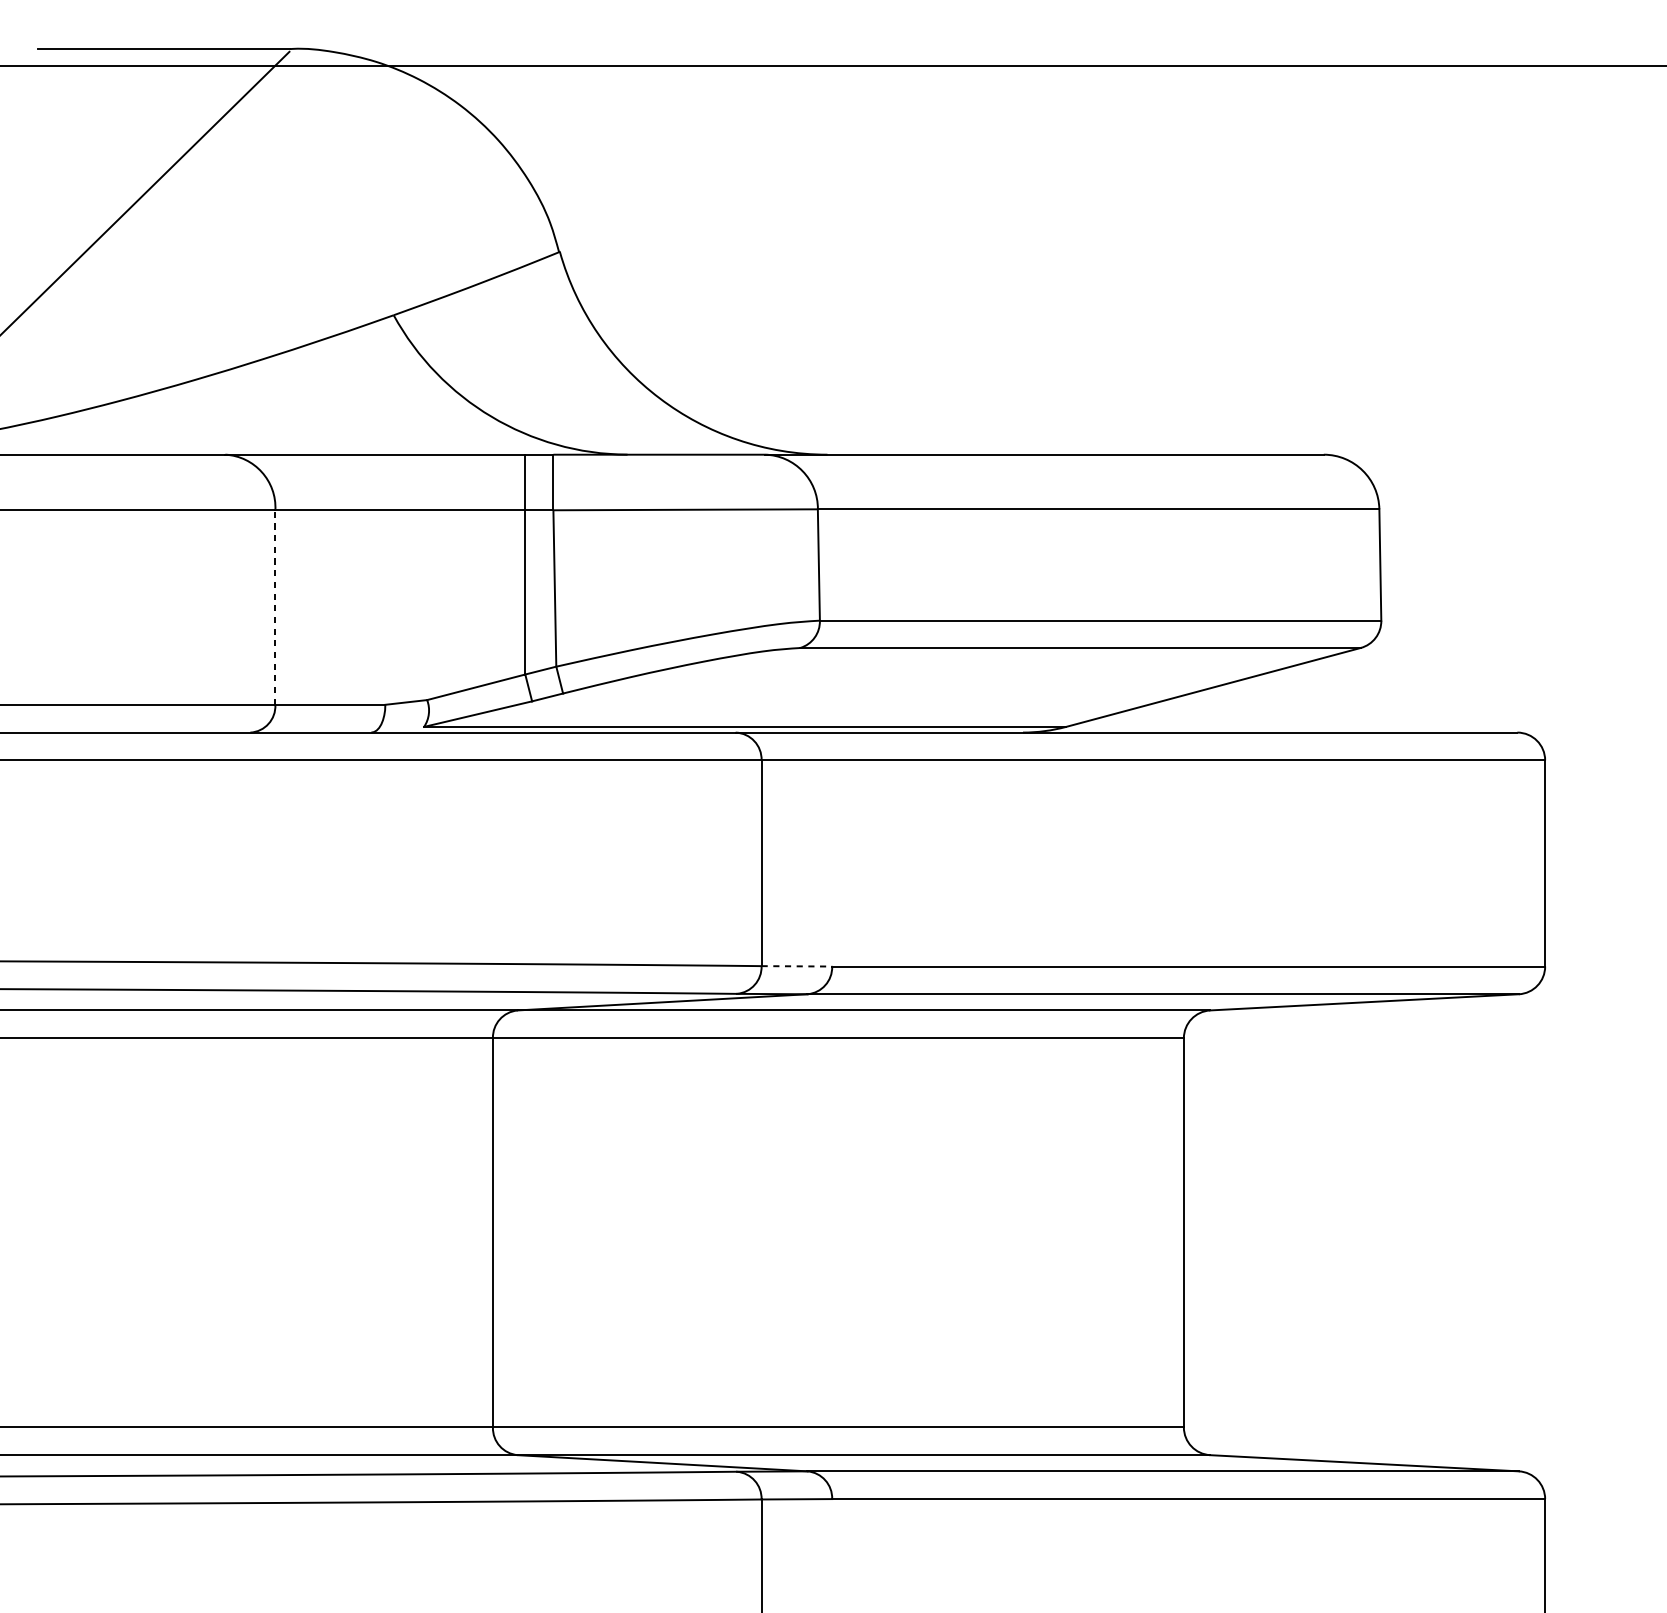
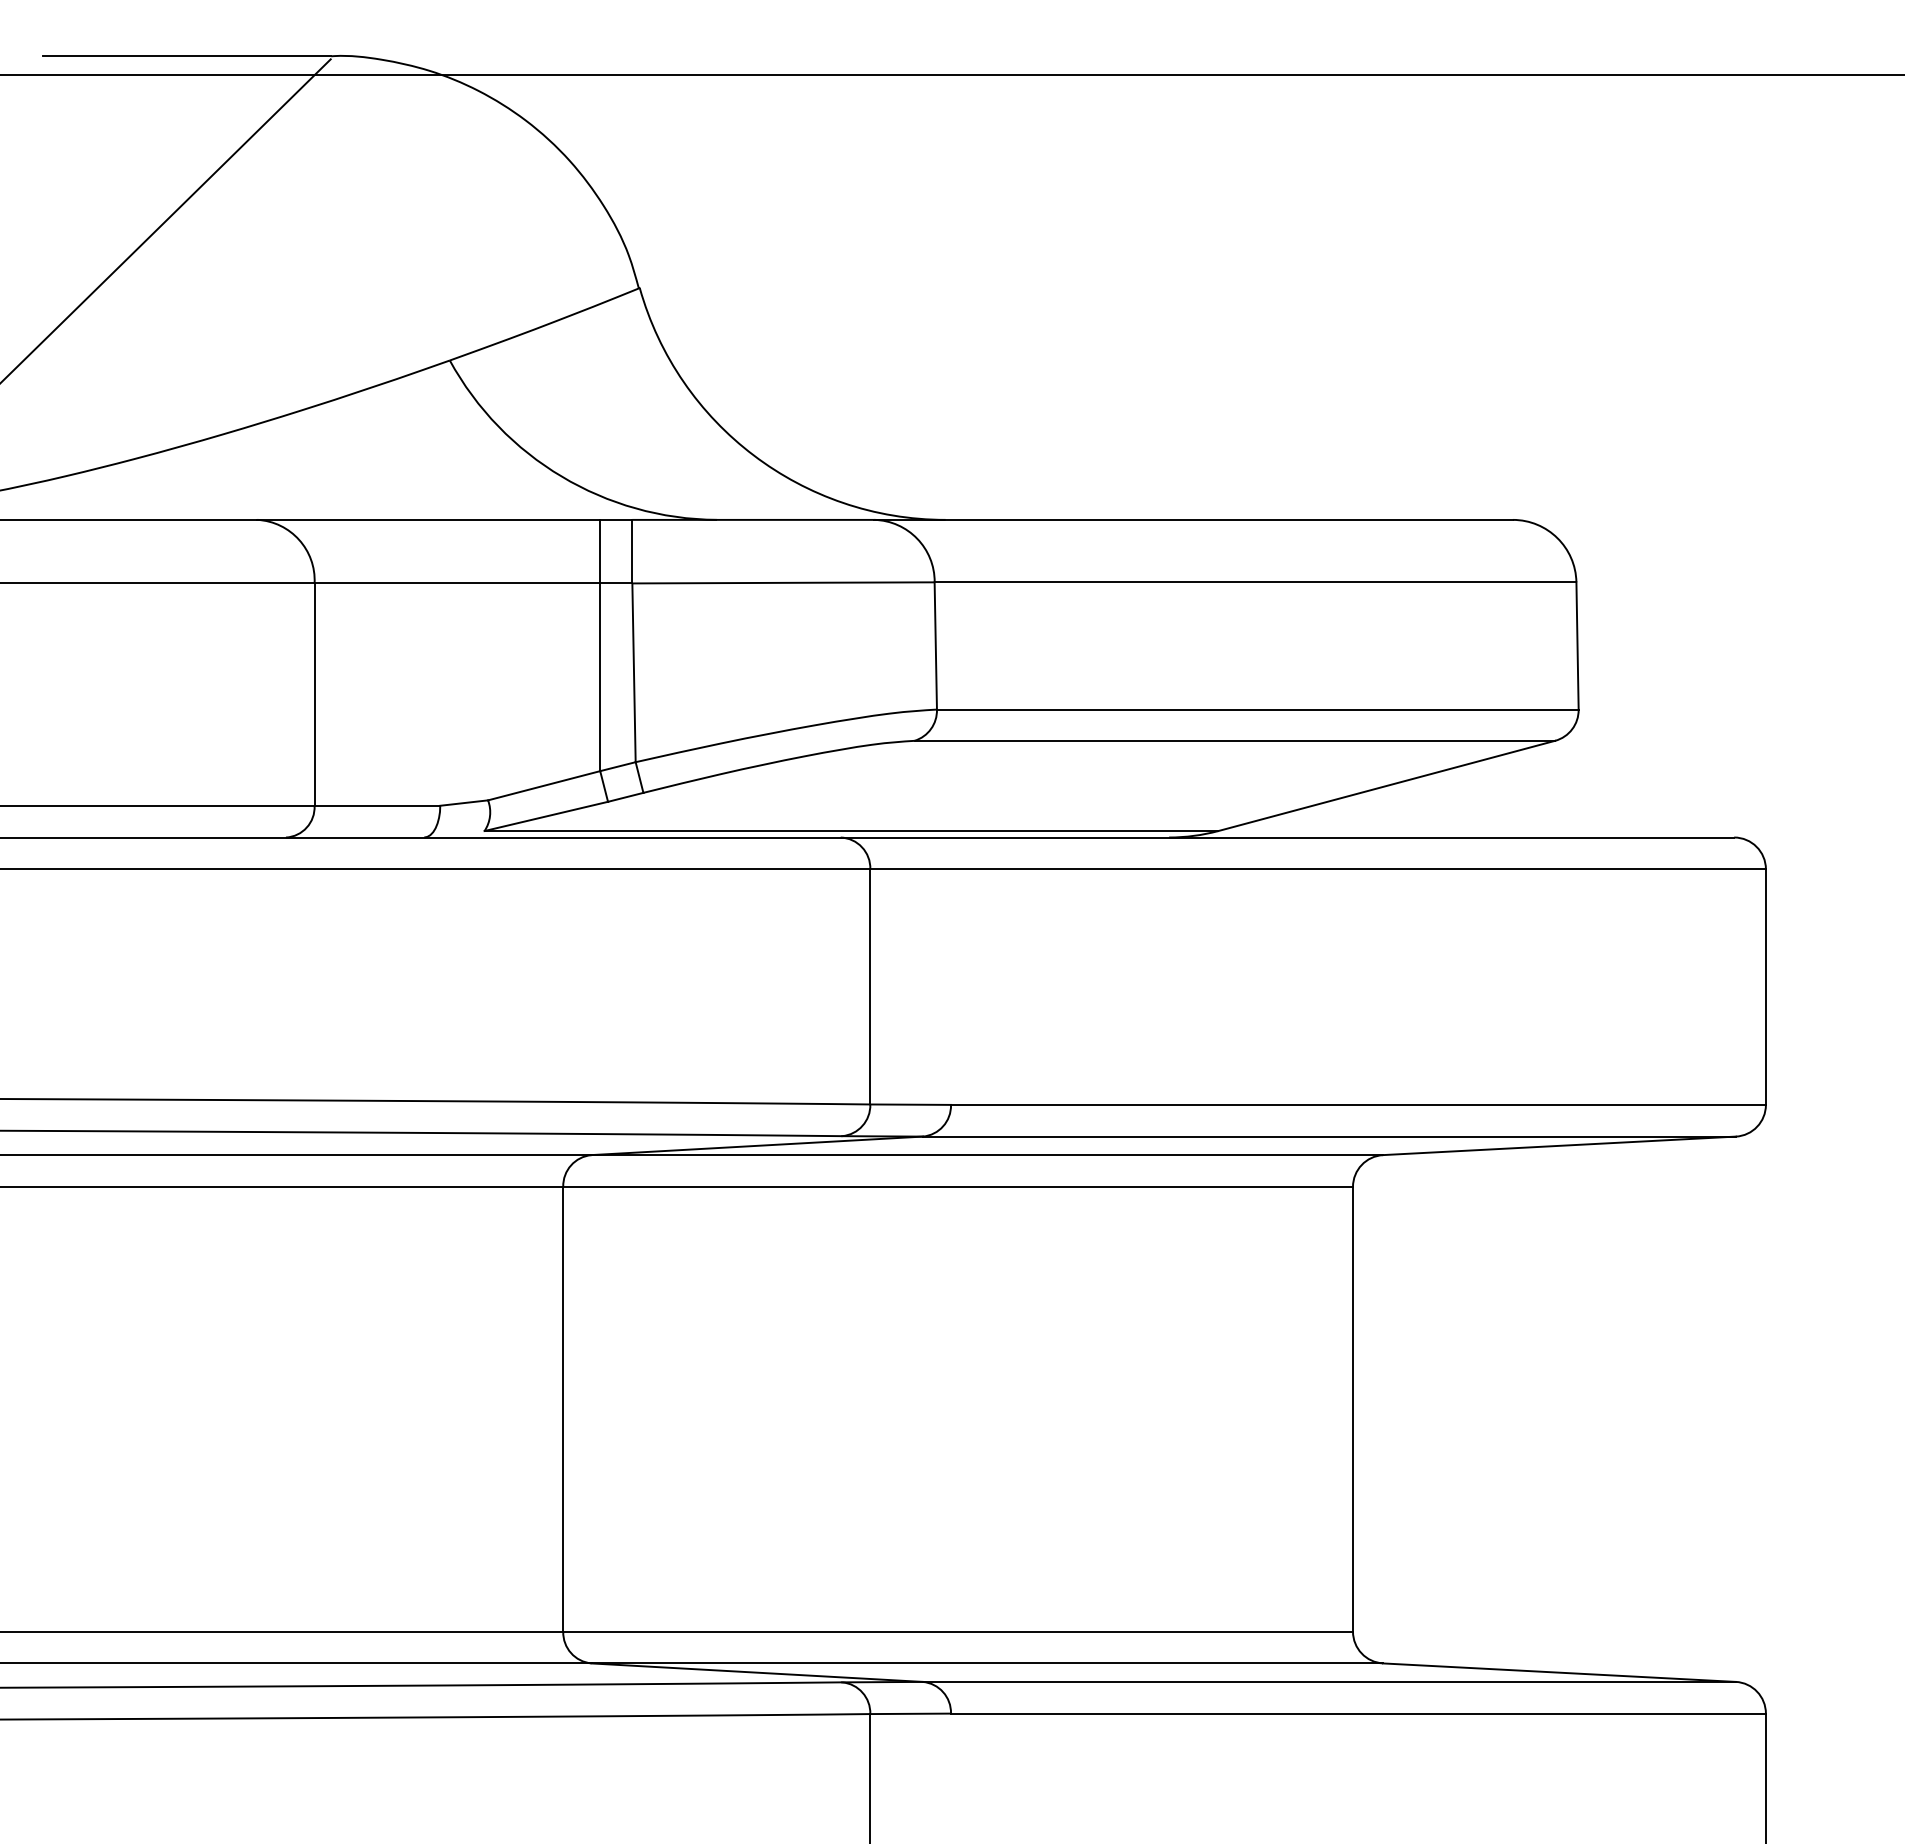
line: (275, 607) -> (314, 694), dashed -> solid
line: (797, 966) -> (911, 1104), dashed -> solid

